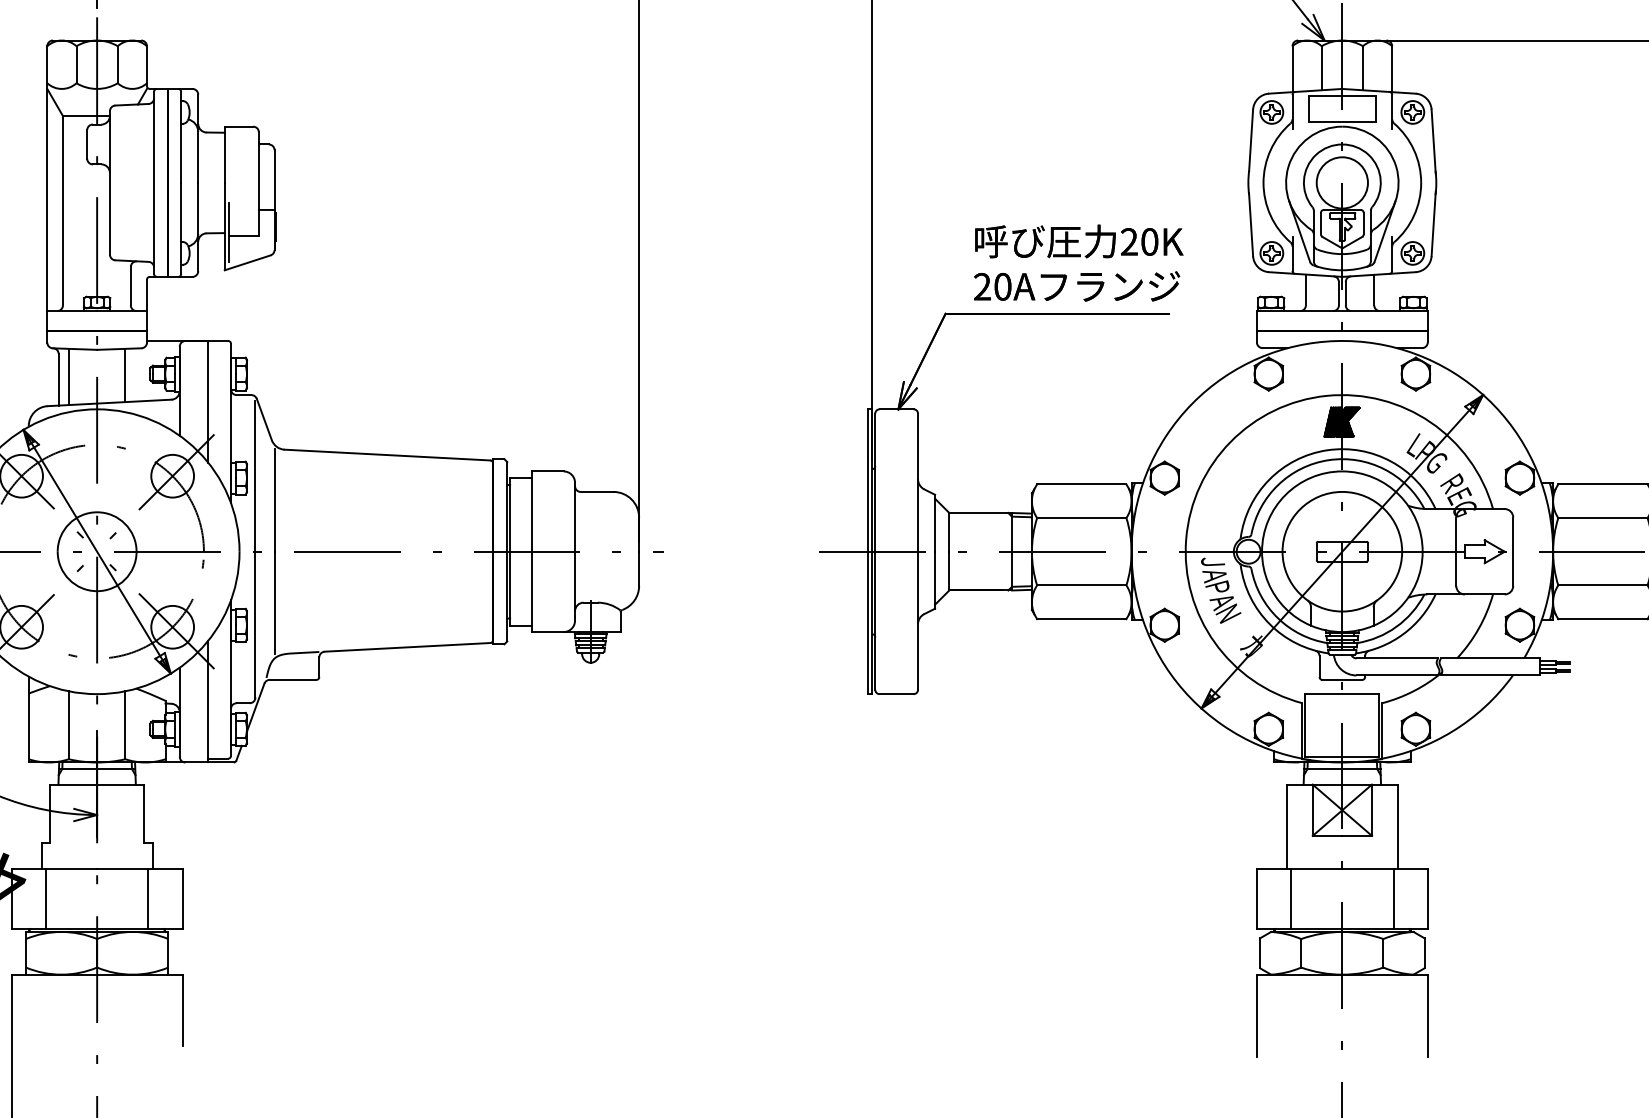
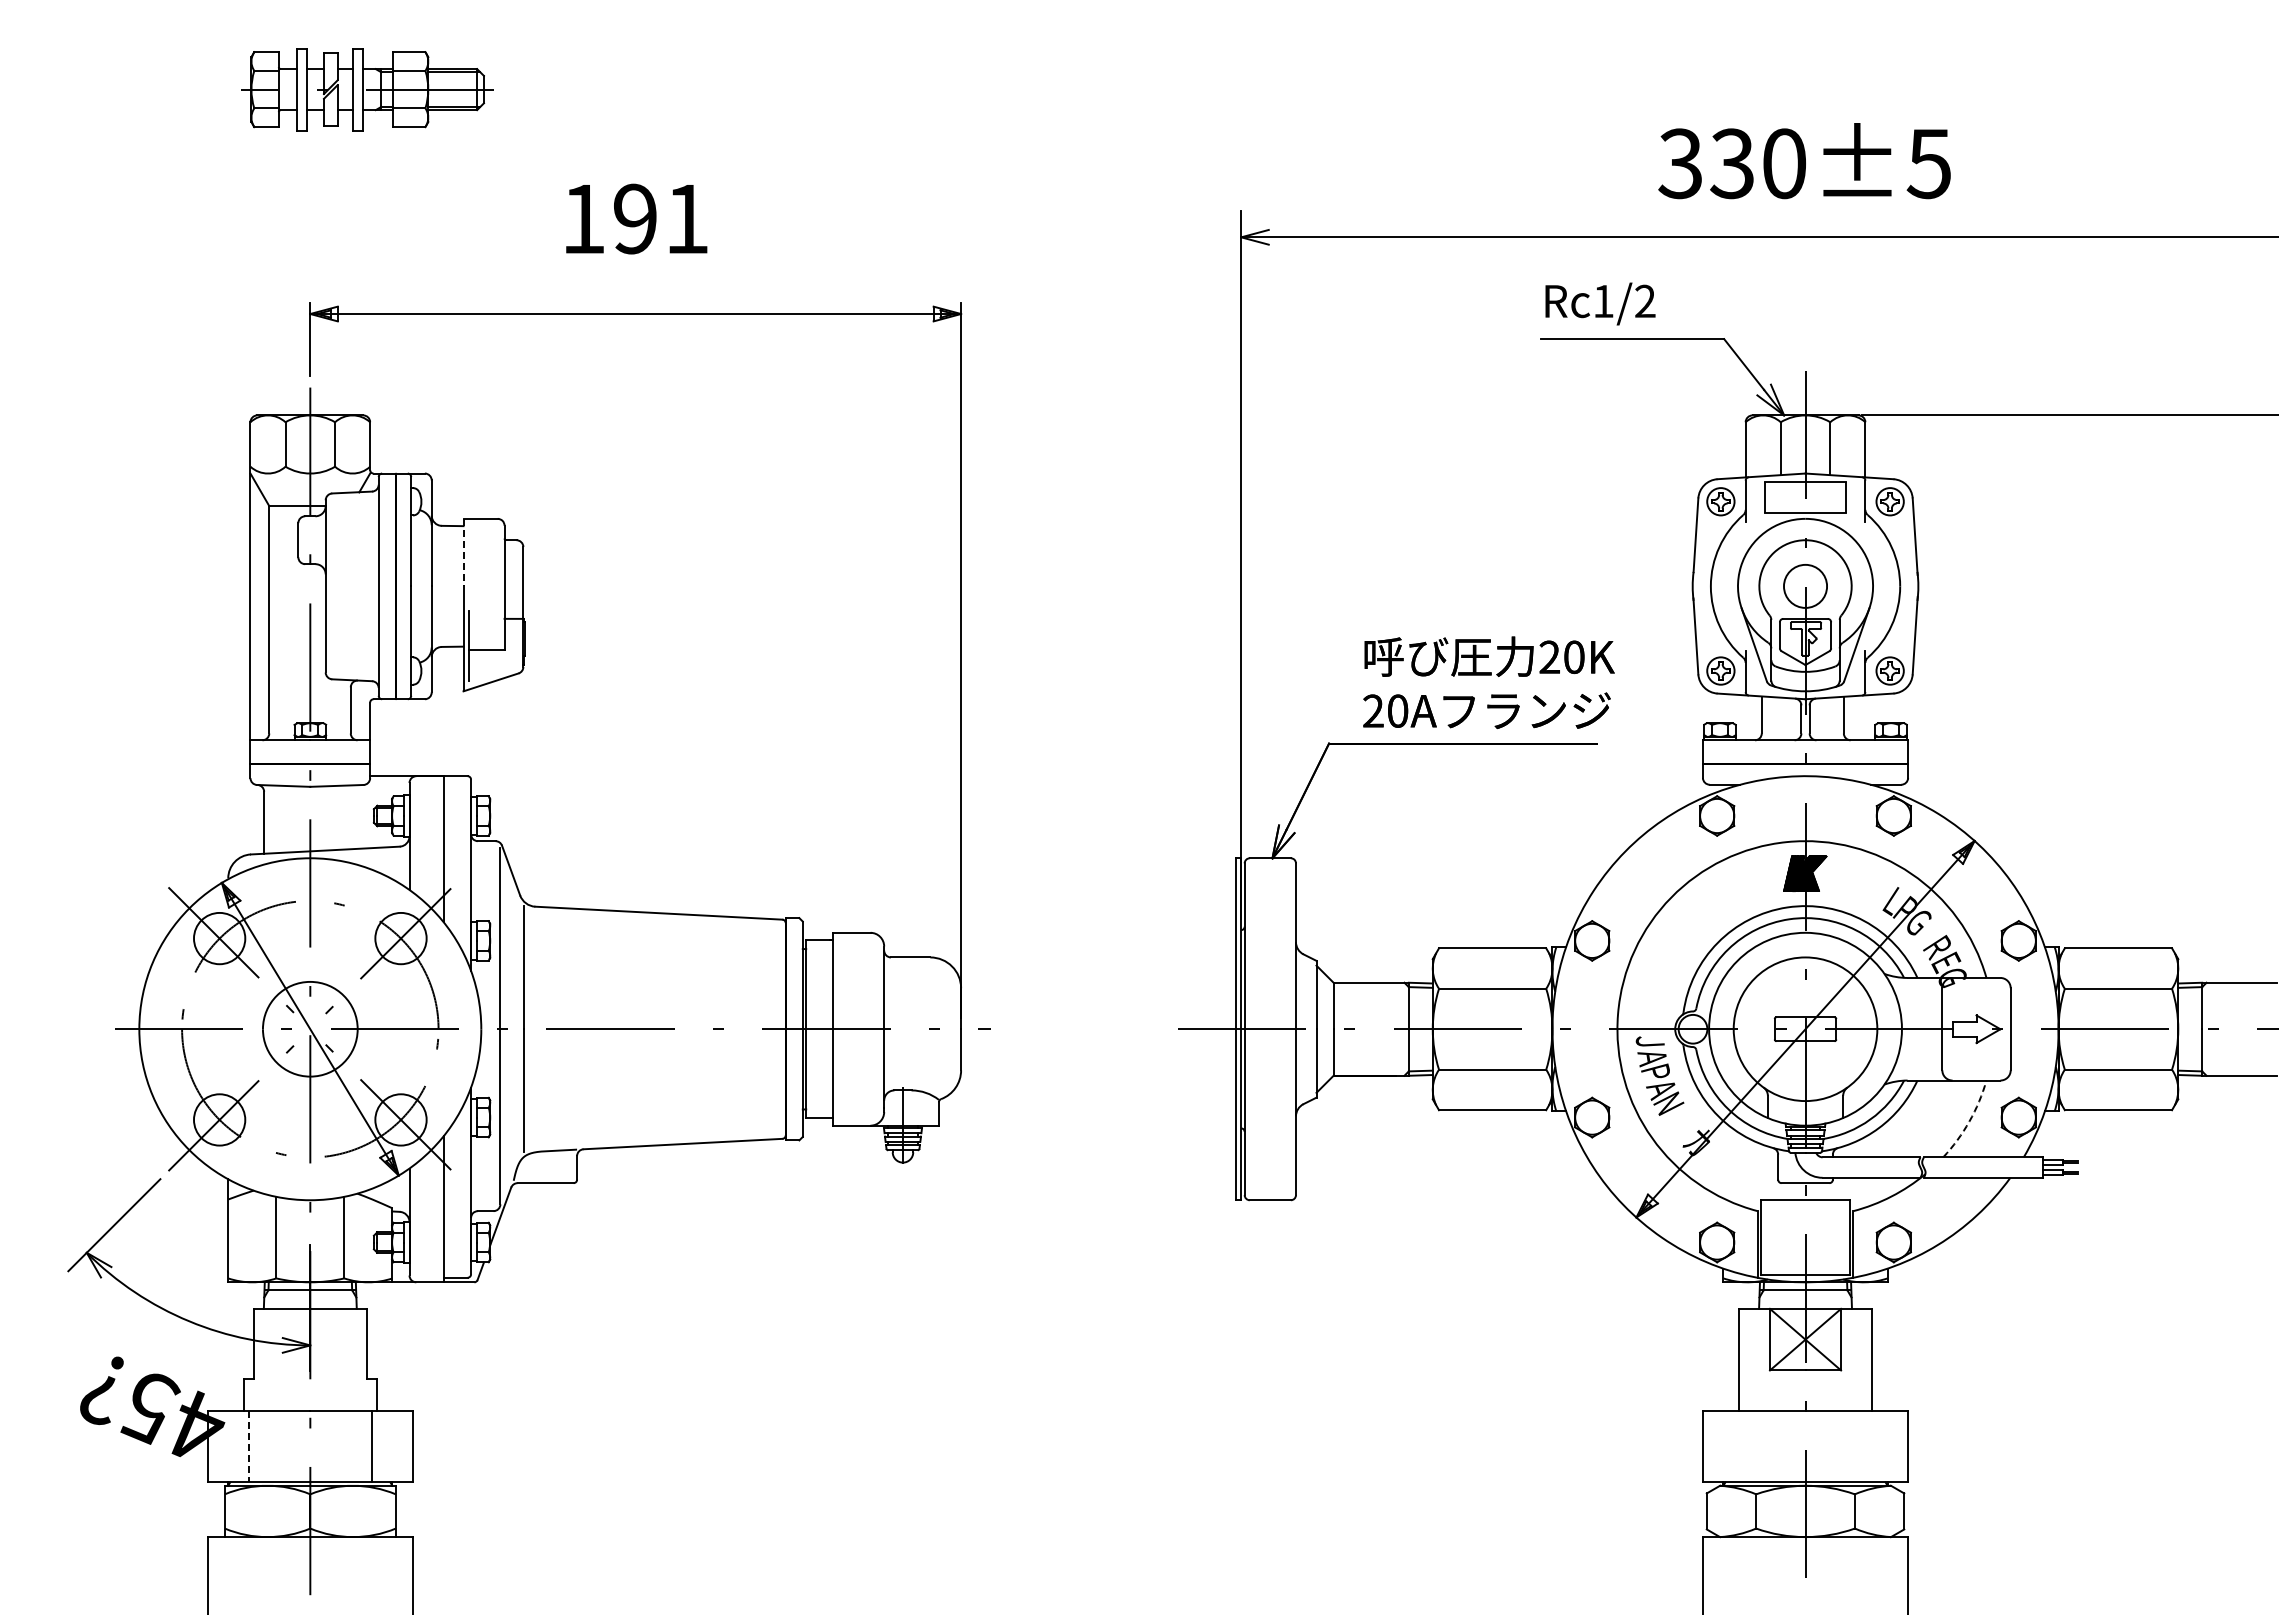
line: (224, 154) -> (463, 552), solid -> dashed
circle: (1342, 183) -> (1805, 586), size x0.7
line: (124, 375) -> (343, 817), removed
line: (68, 377) -> (276, 819), removed
arc: (1478, 628) -> (1969, 1121), solid -> dashed
line: (45, 899) -> (248, 1446), solid -> dashed
line: (1290, 899) -> (1743, 1446), removed
line: (1393, 899) -> (1867, 1446), removed

